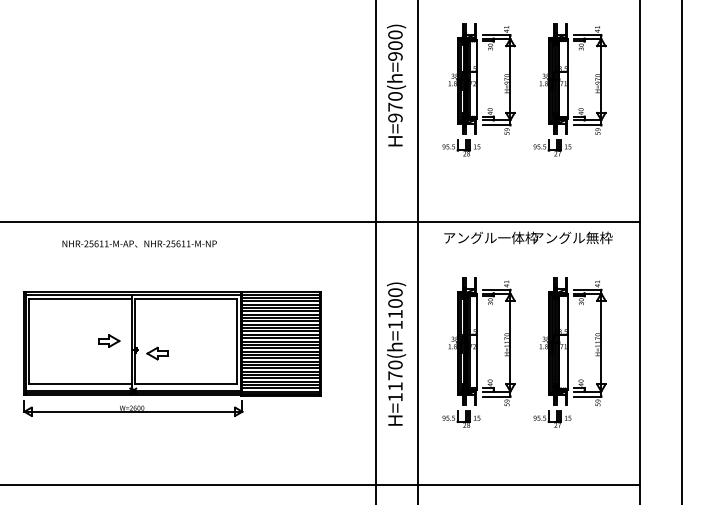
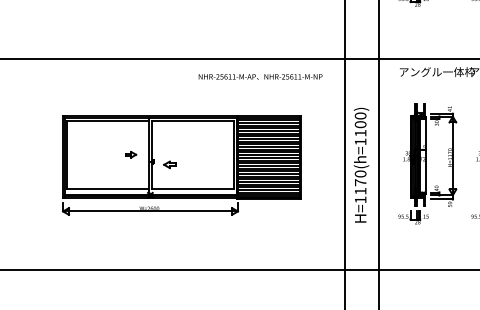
text: (139, 243) -> (260, 76), moved
part: (109, 340) -> (131, 154), size x0.6
part: (157, 353) -> (169, 164), size x0.7

